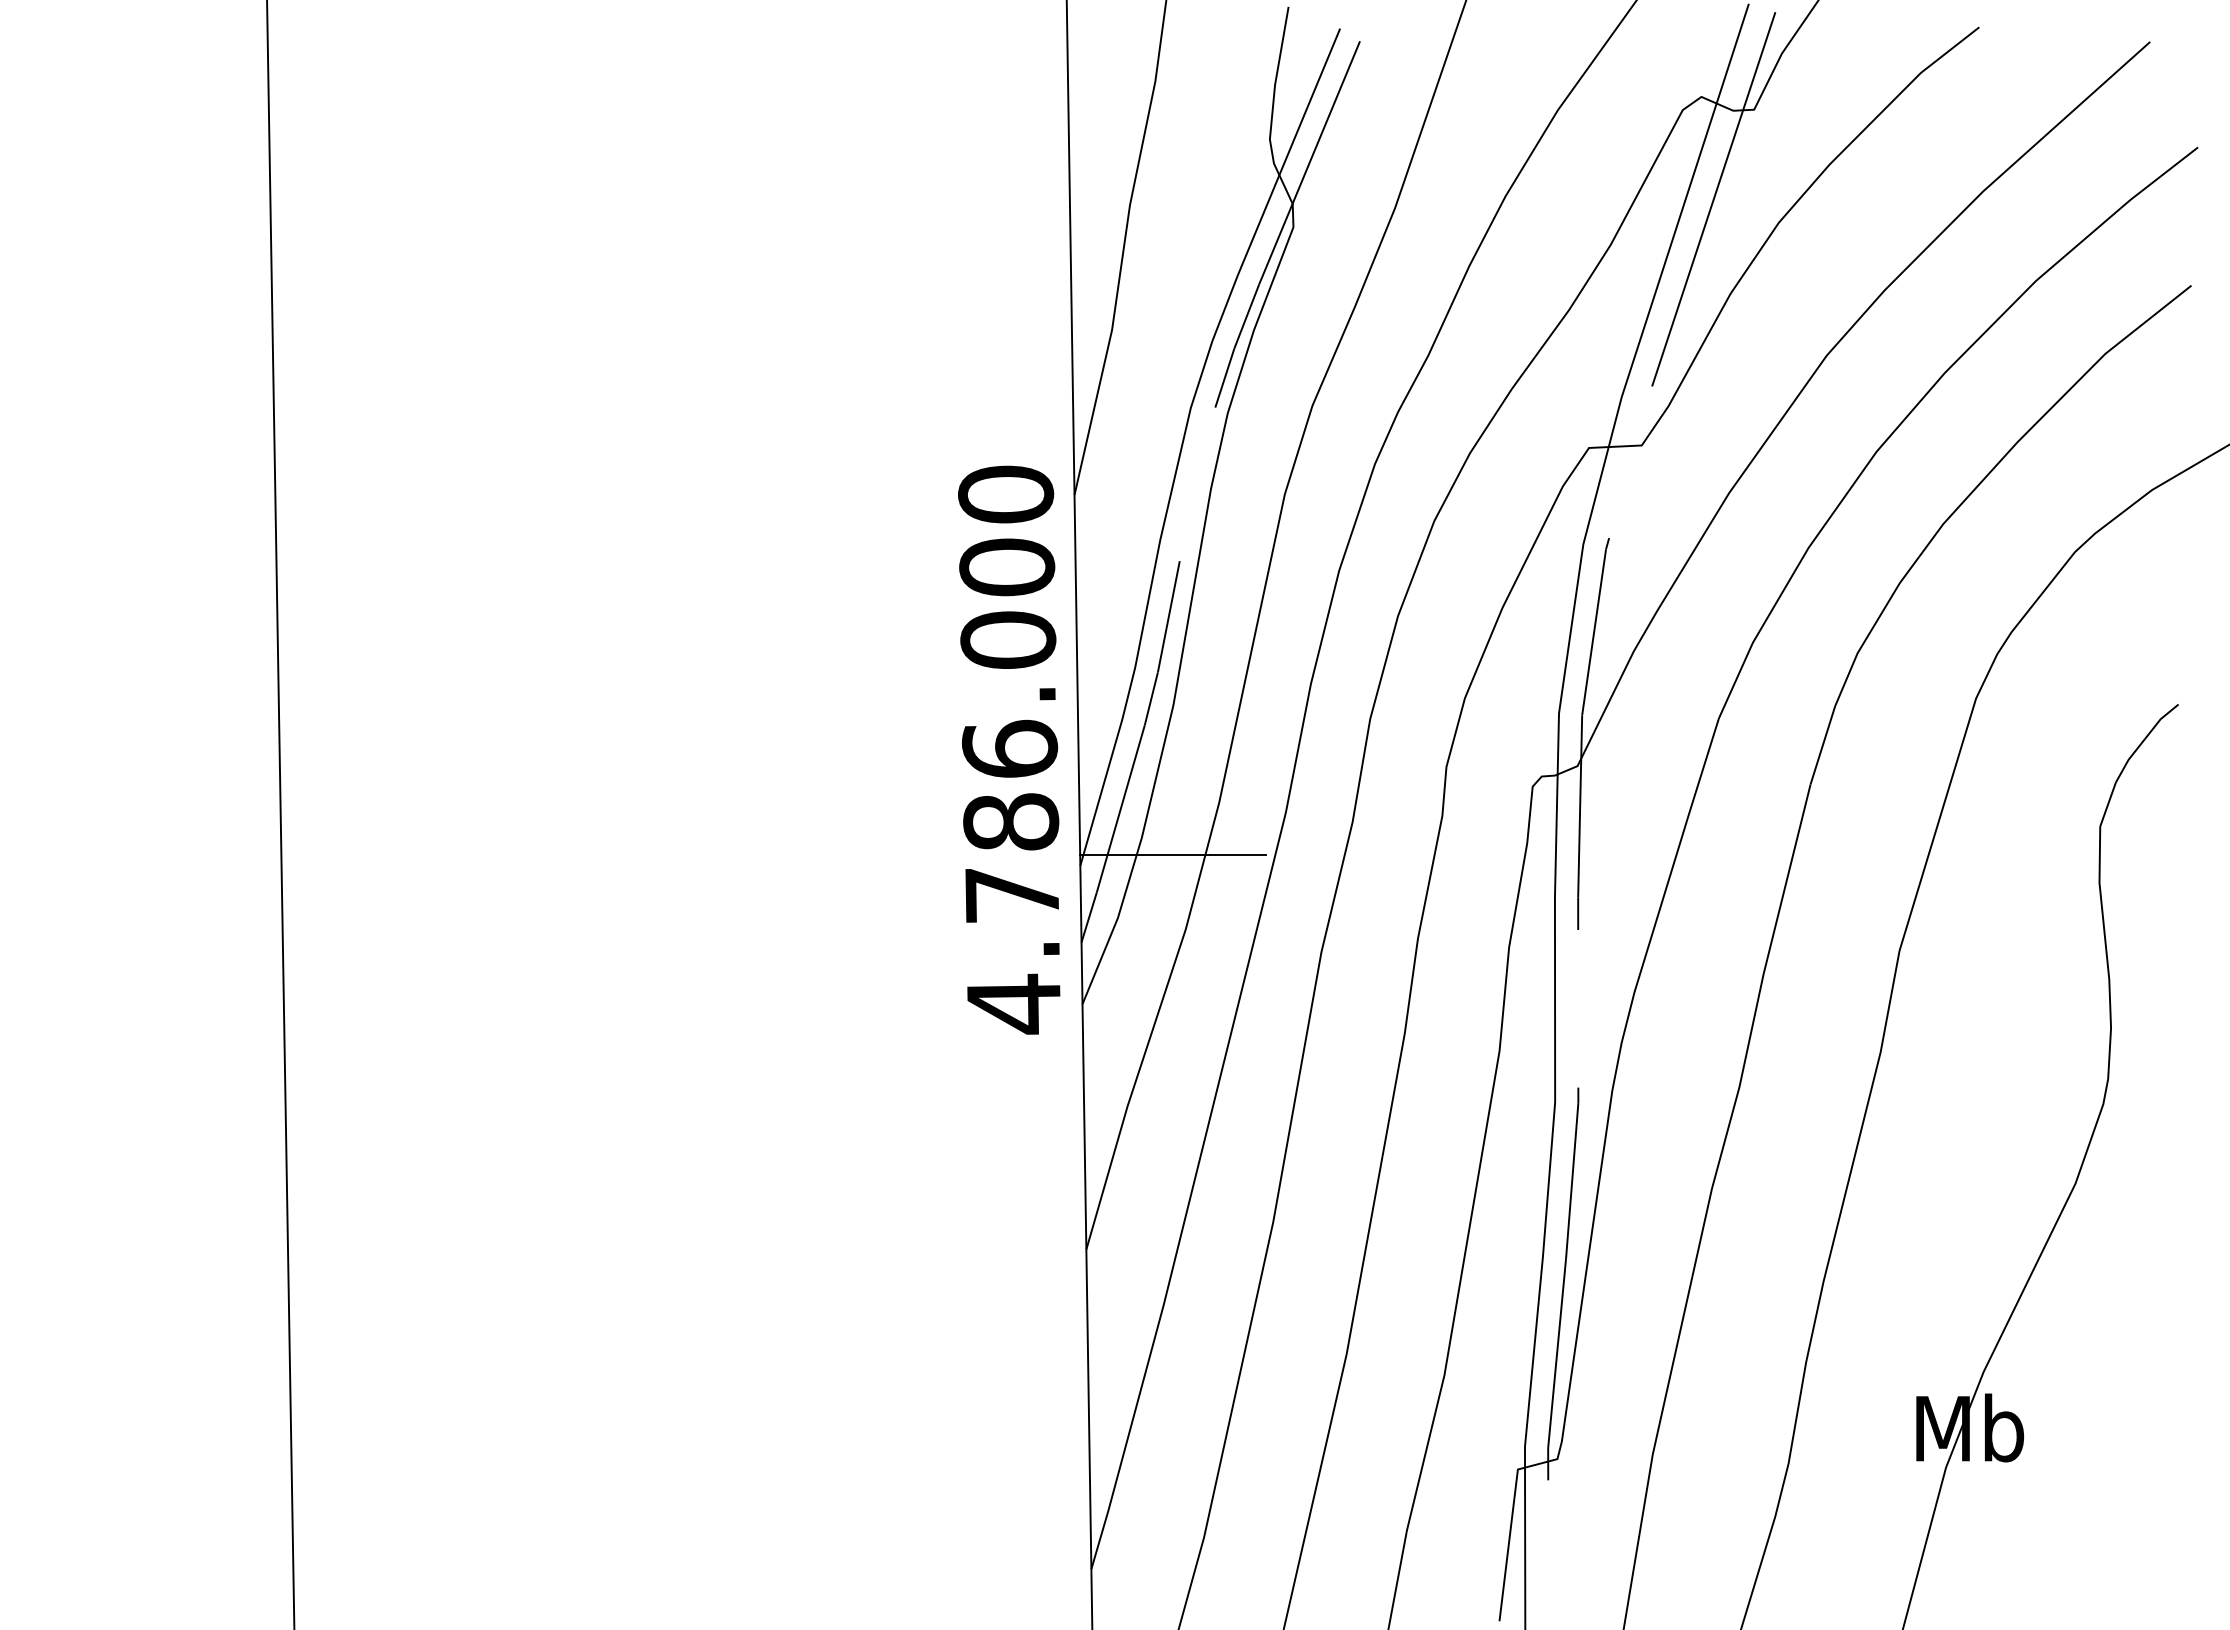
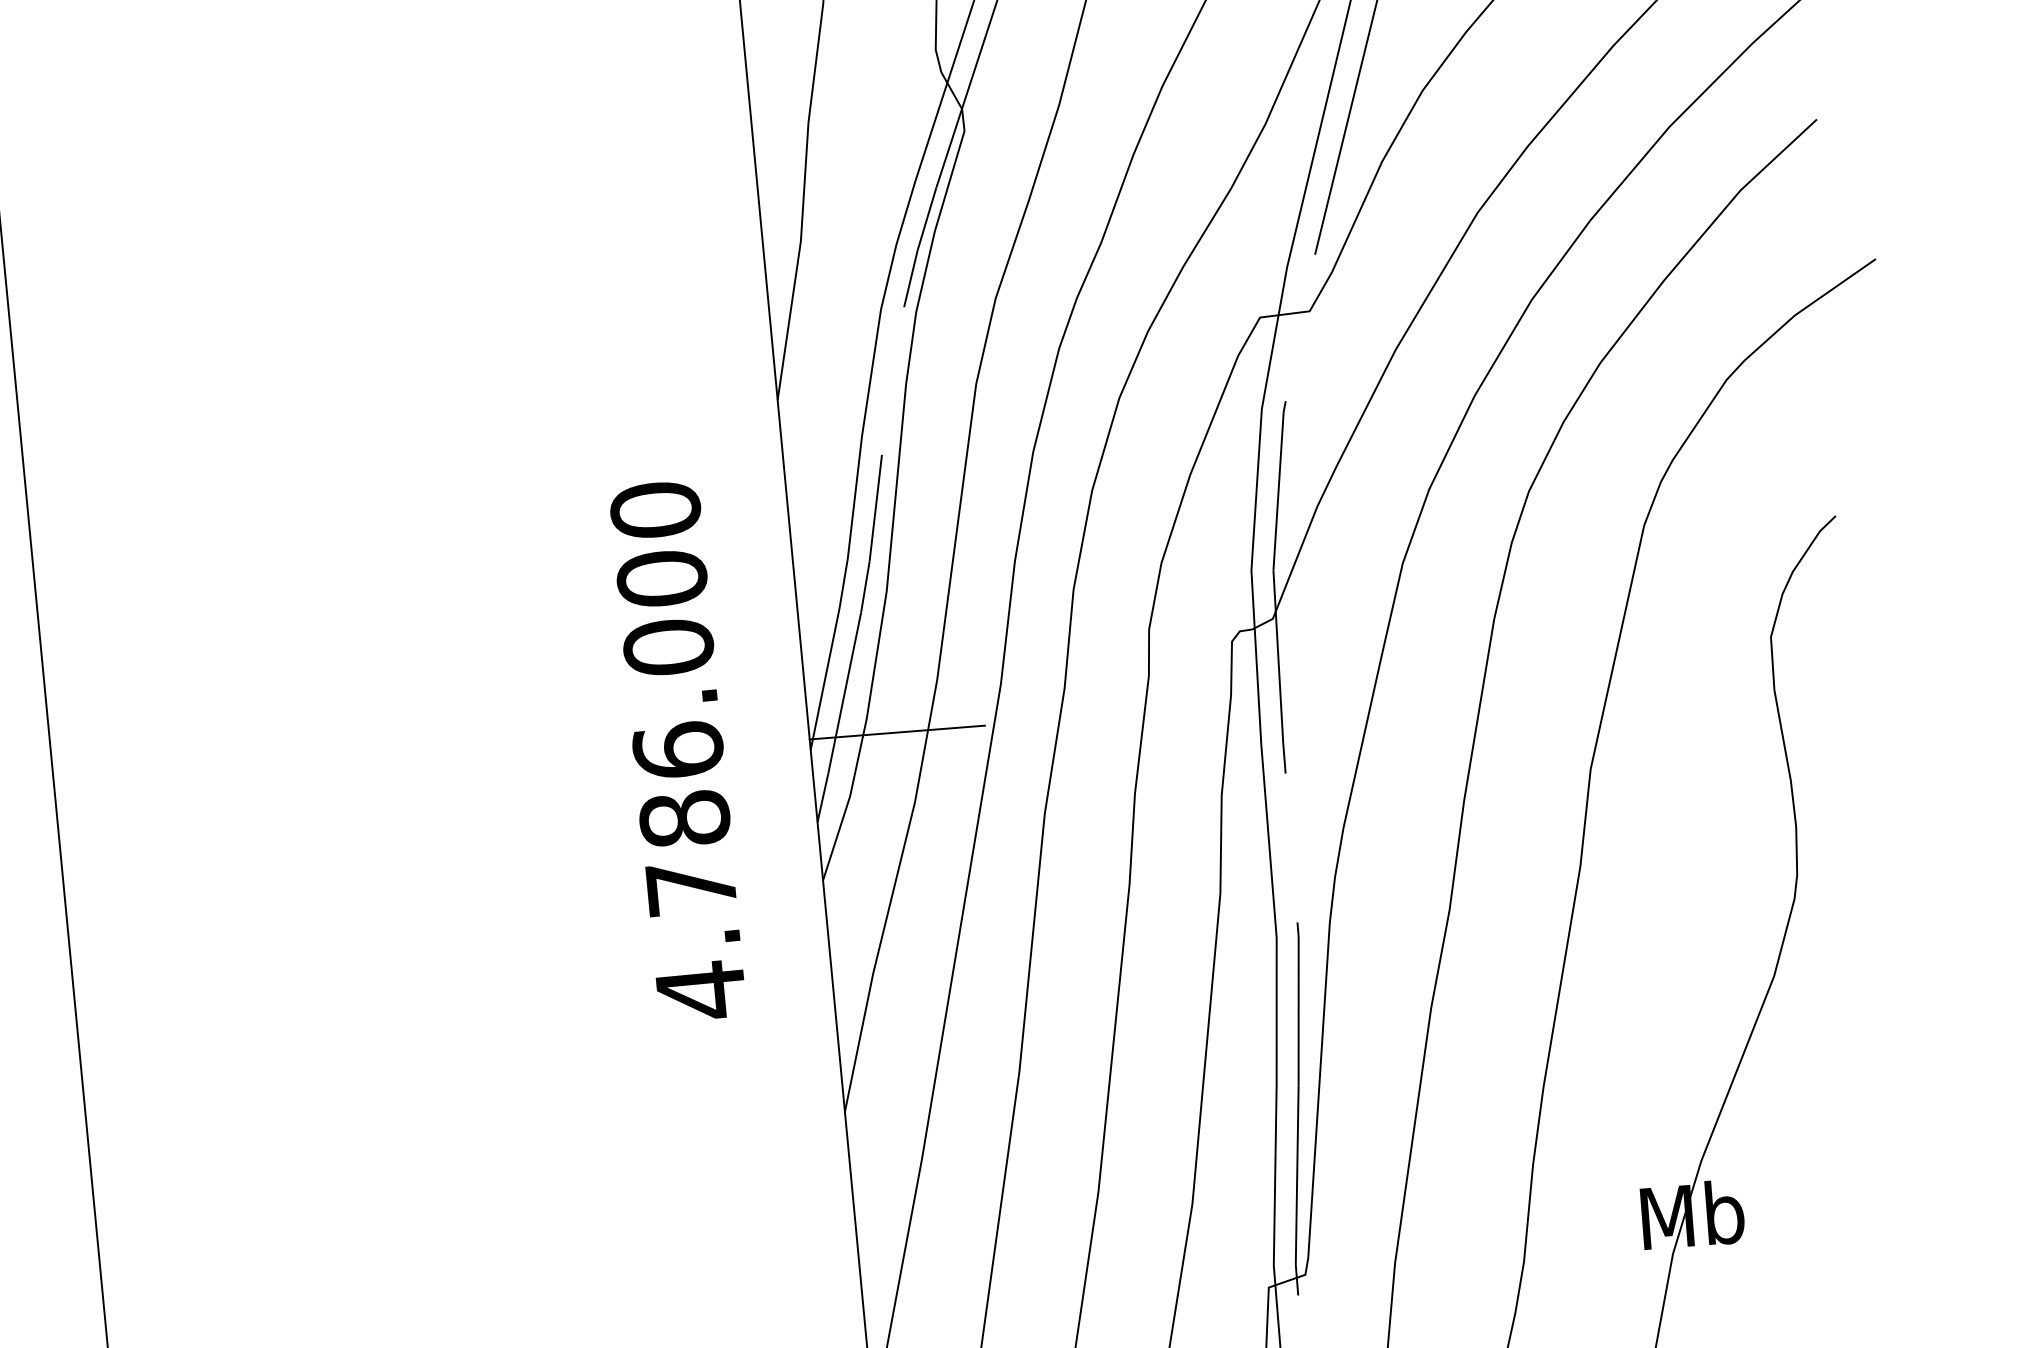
text: (1009, 749) -> (677, 750), moved

